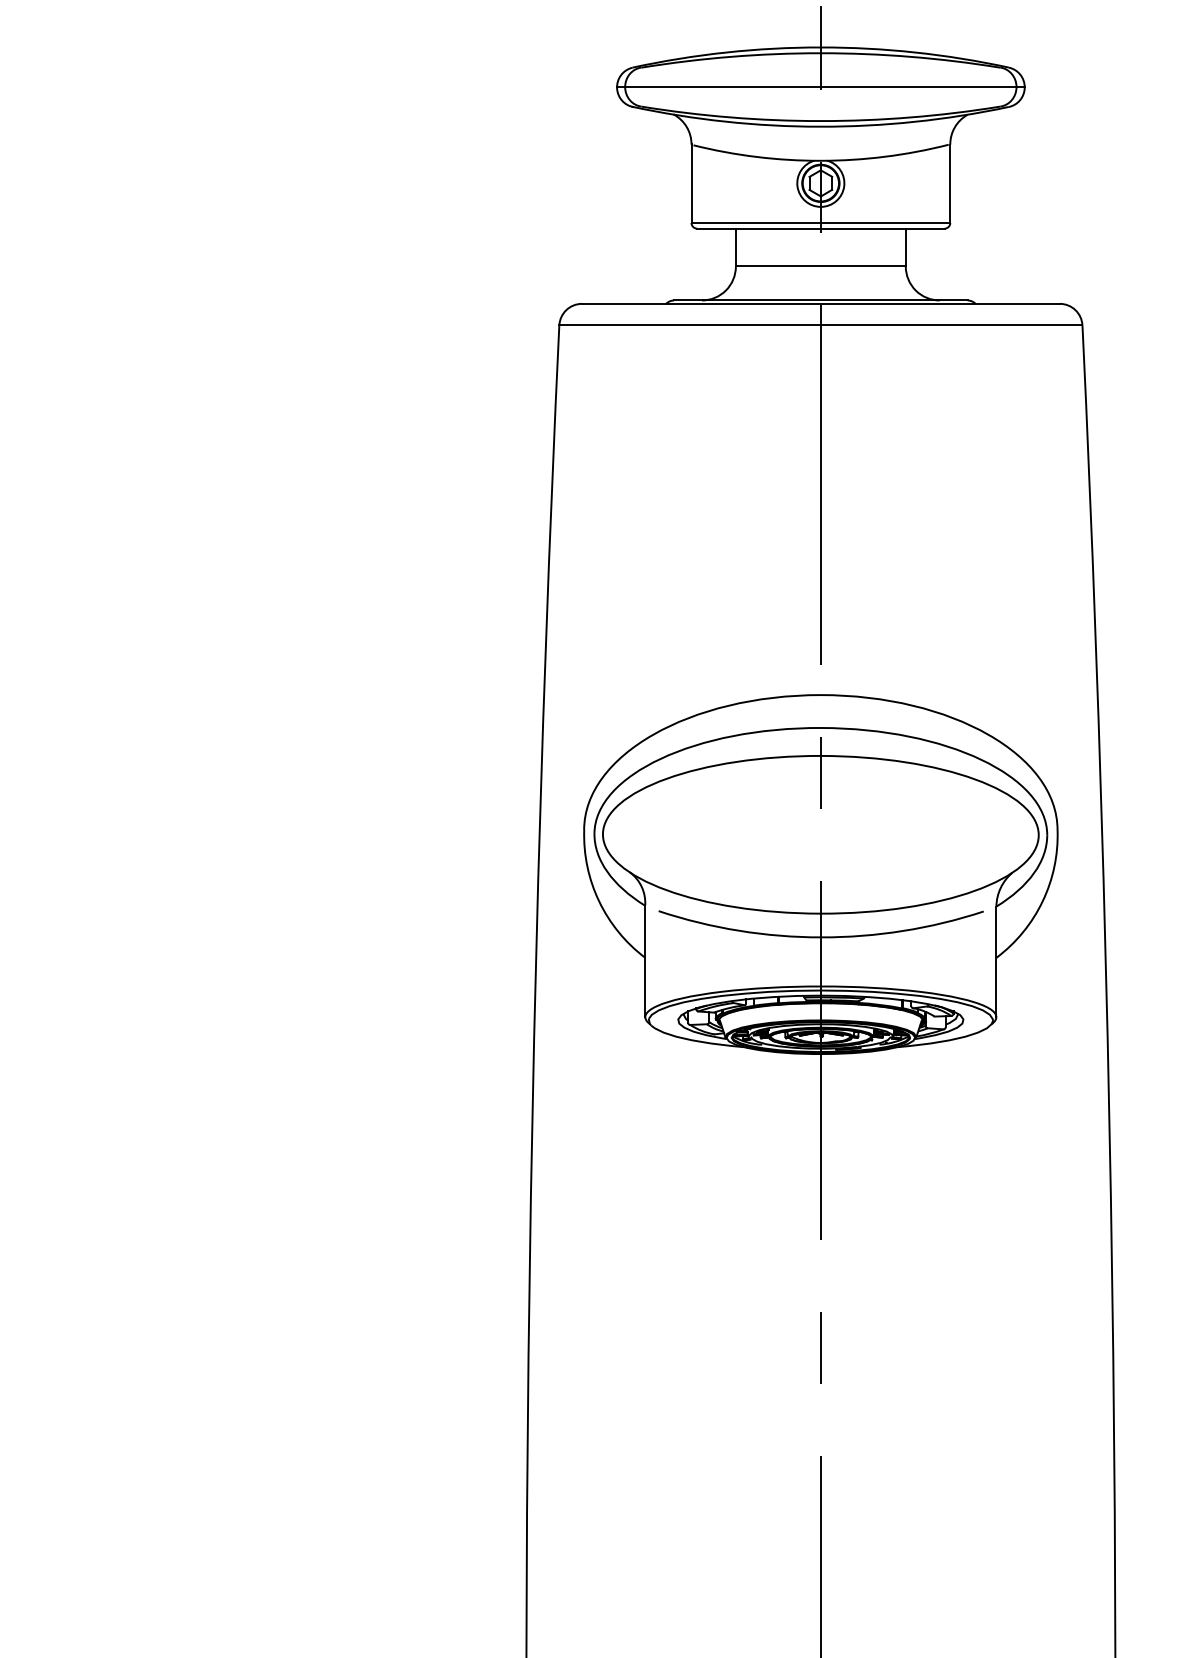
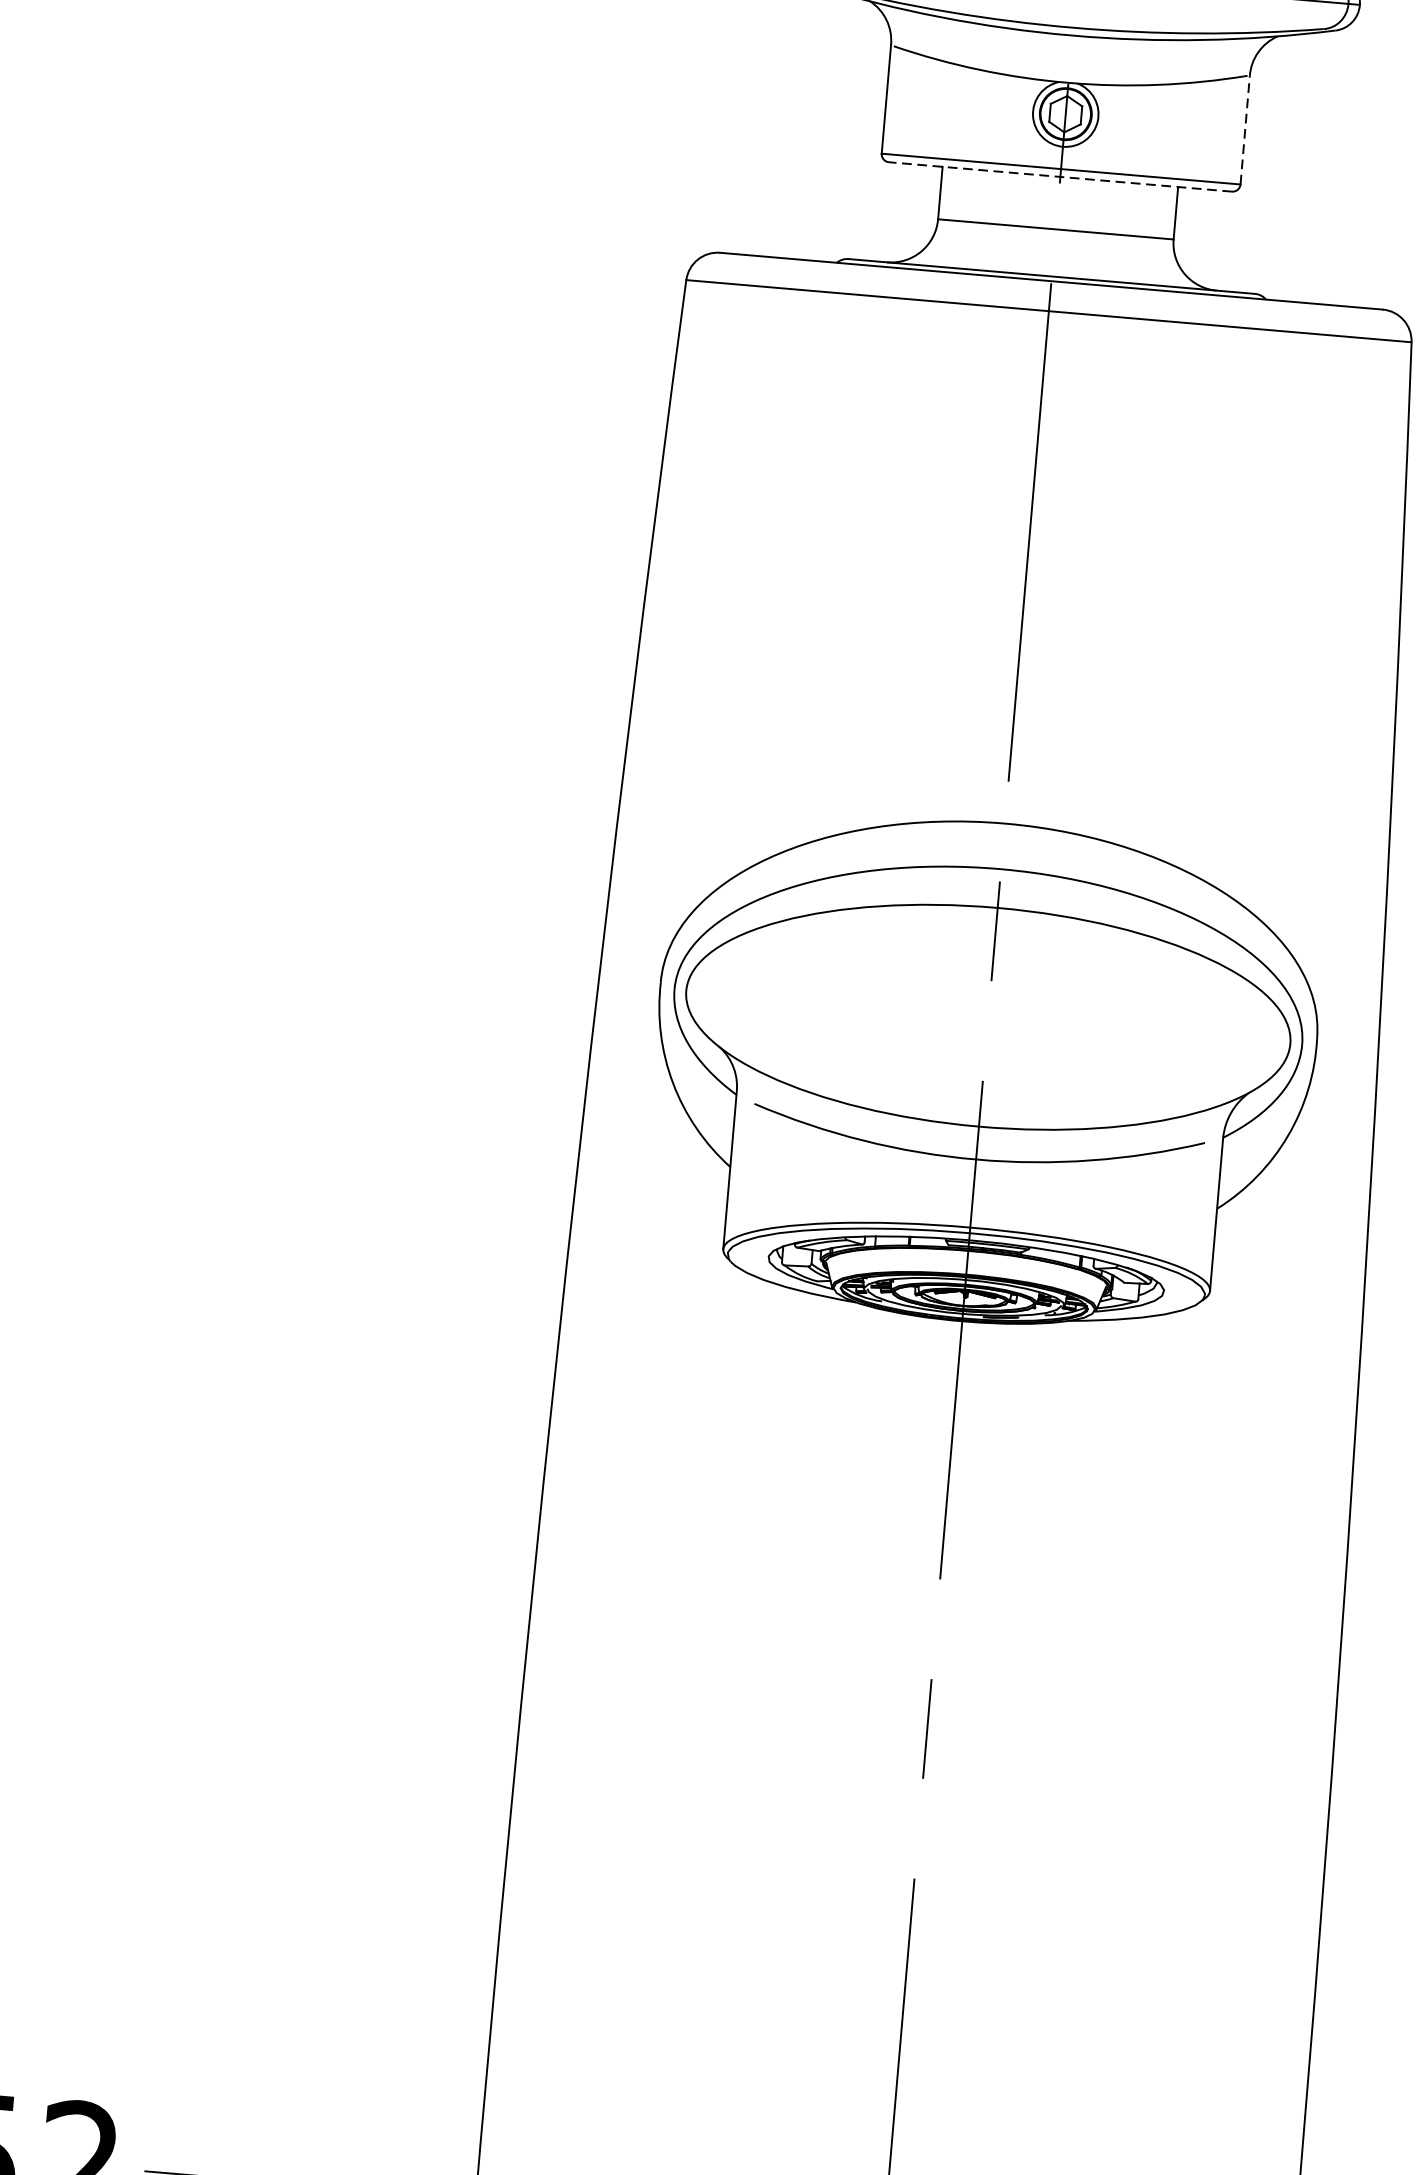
line: (950, 183) -> (1245, 129), solid -> dashed
line: (820, 228) -> (1059, 176), solid -> dashed

